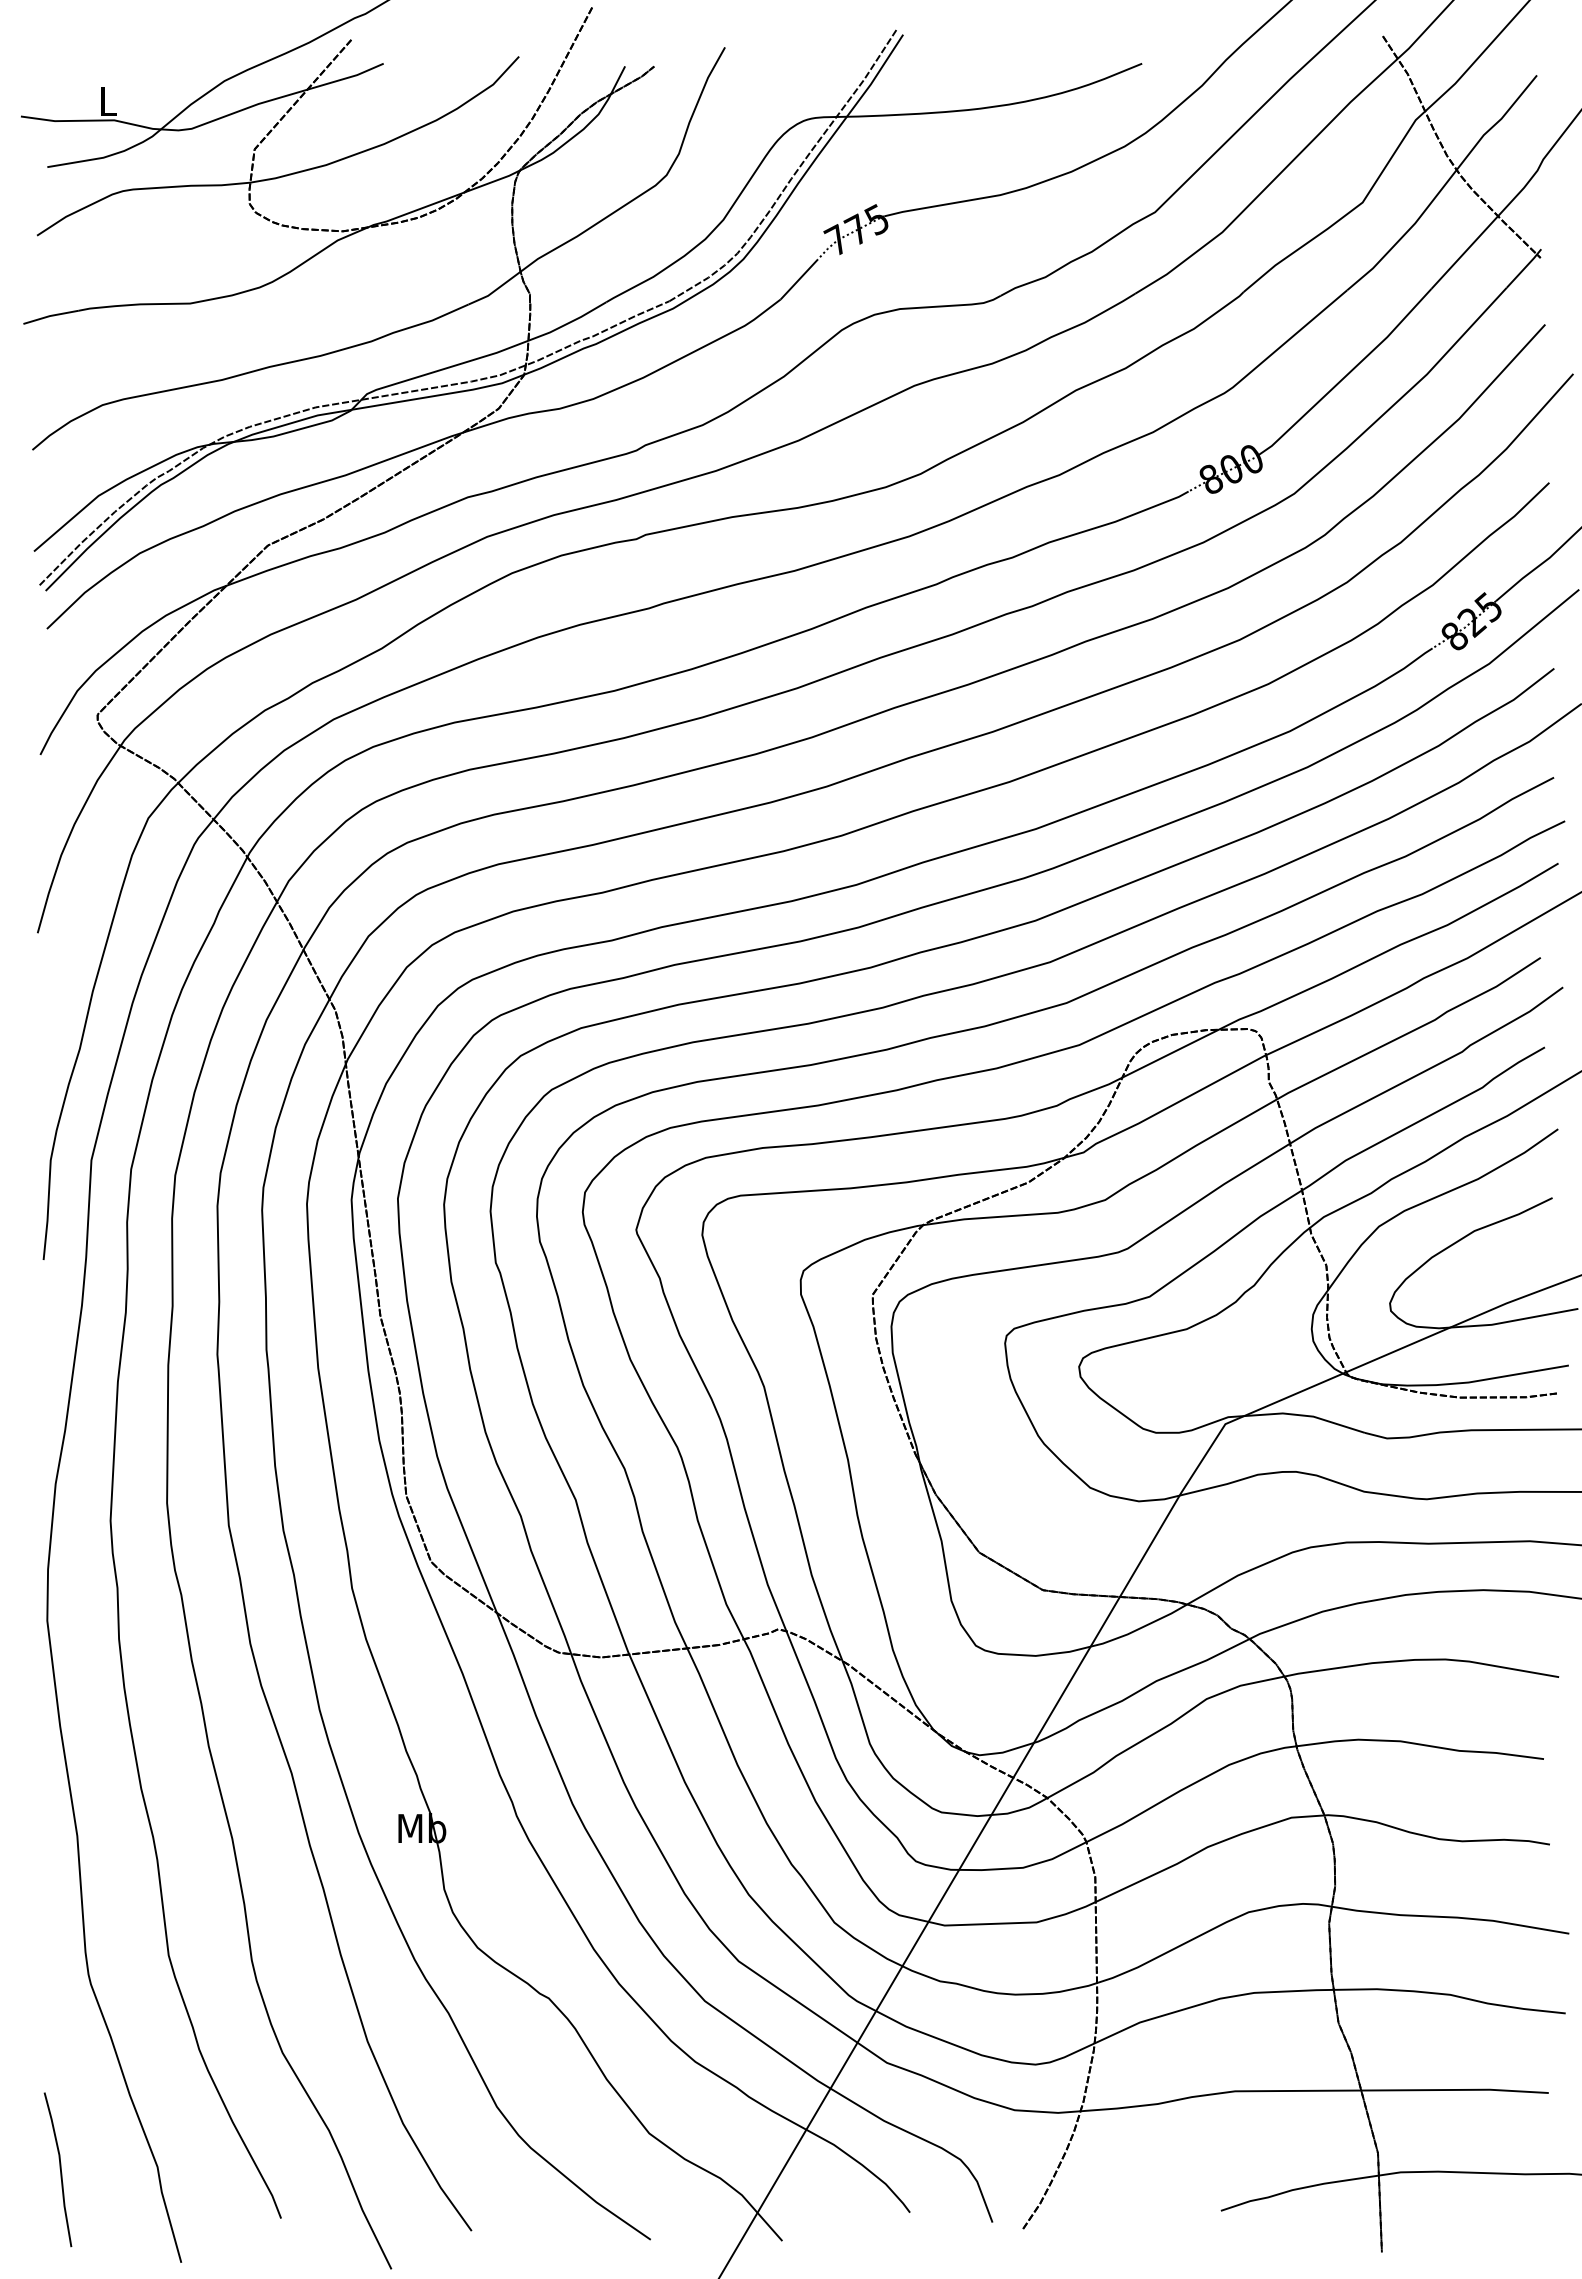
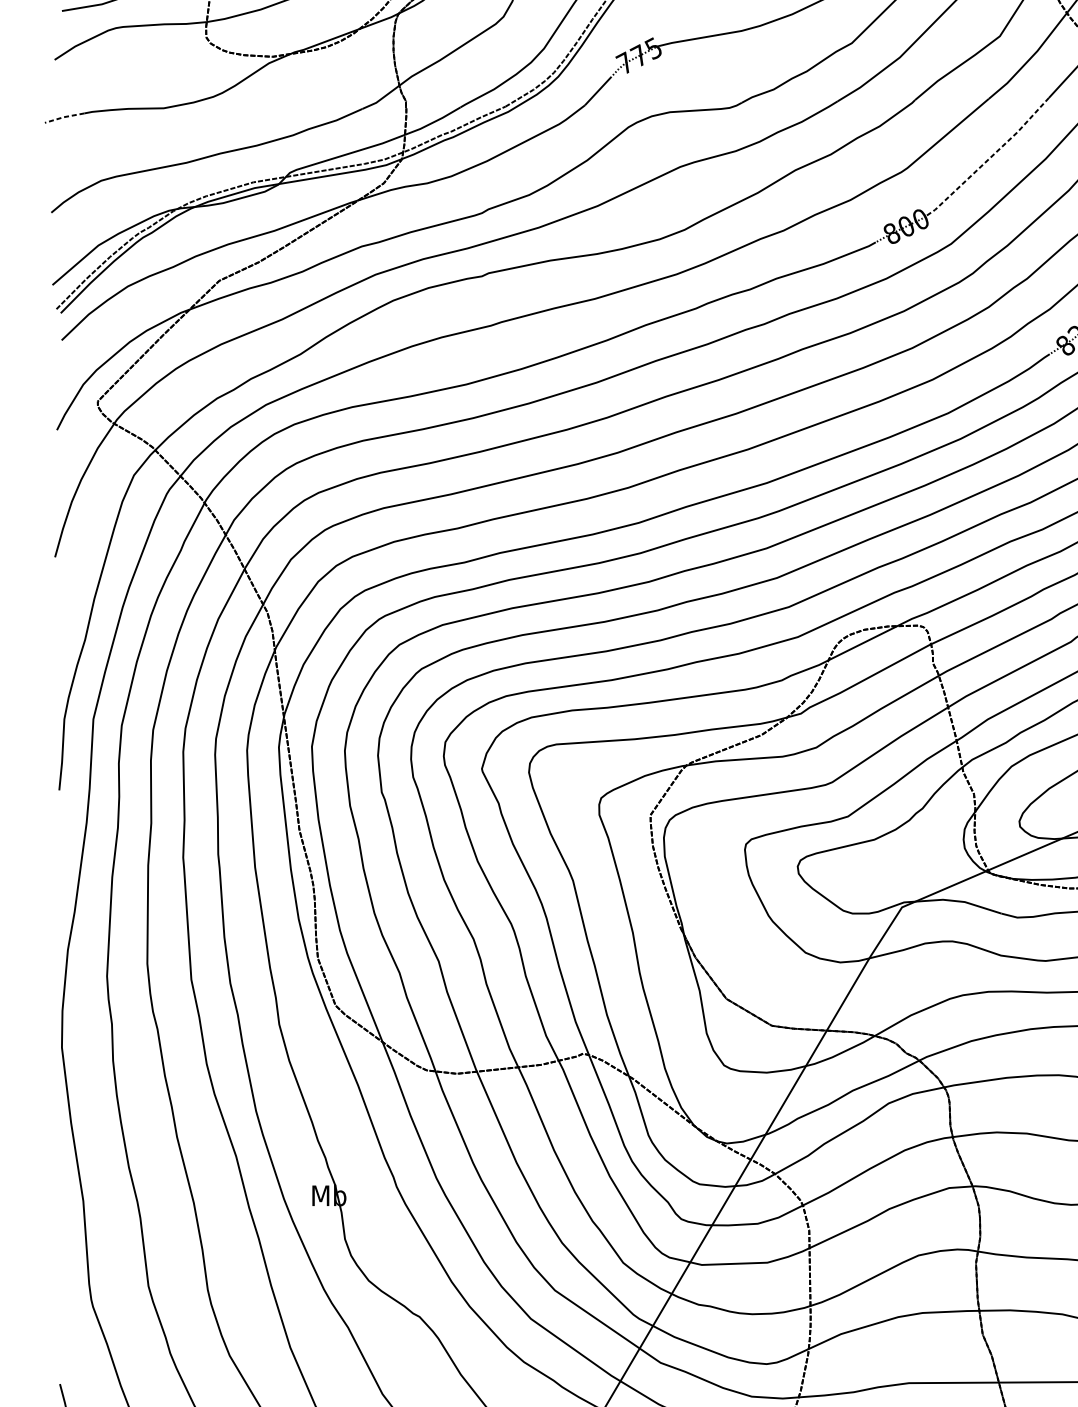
line: (49, 316) -> (63, 117), solid -> dashed
line: (1347, 374) -> (989, 158), solid -> dashed

